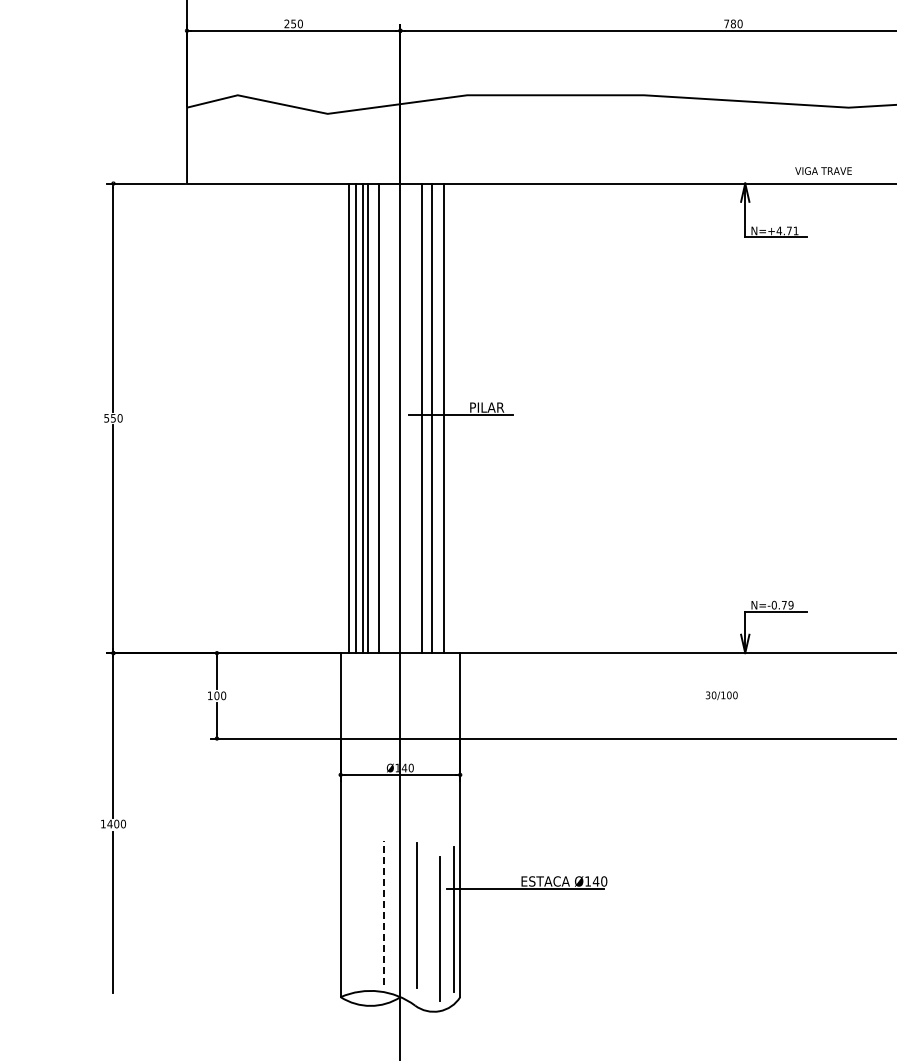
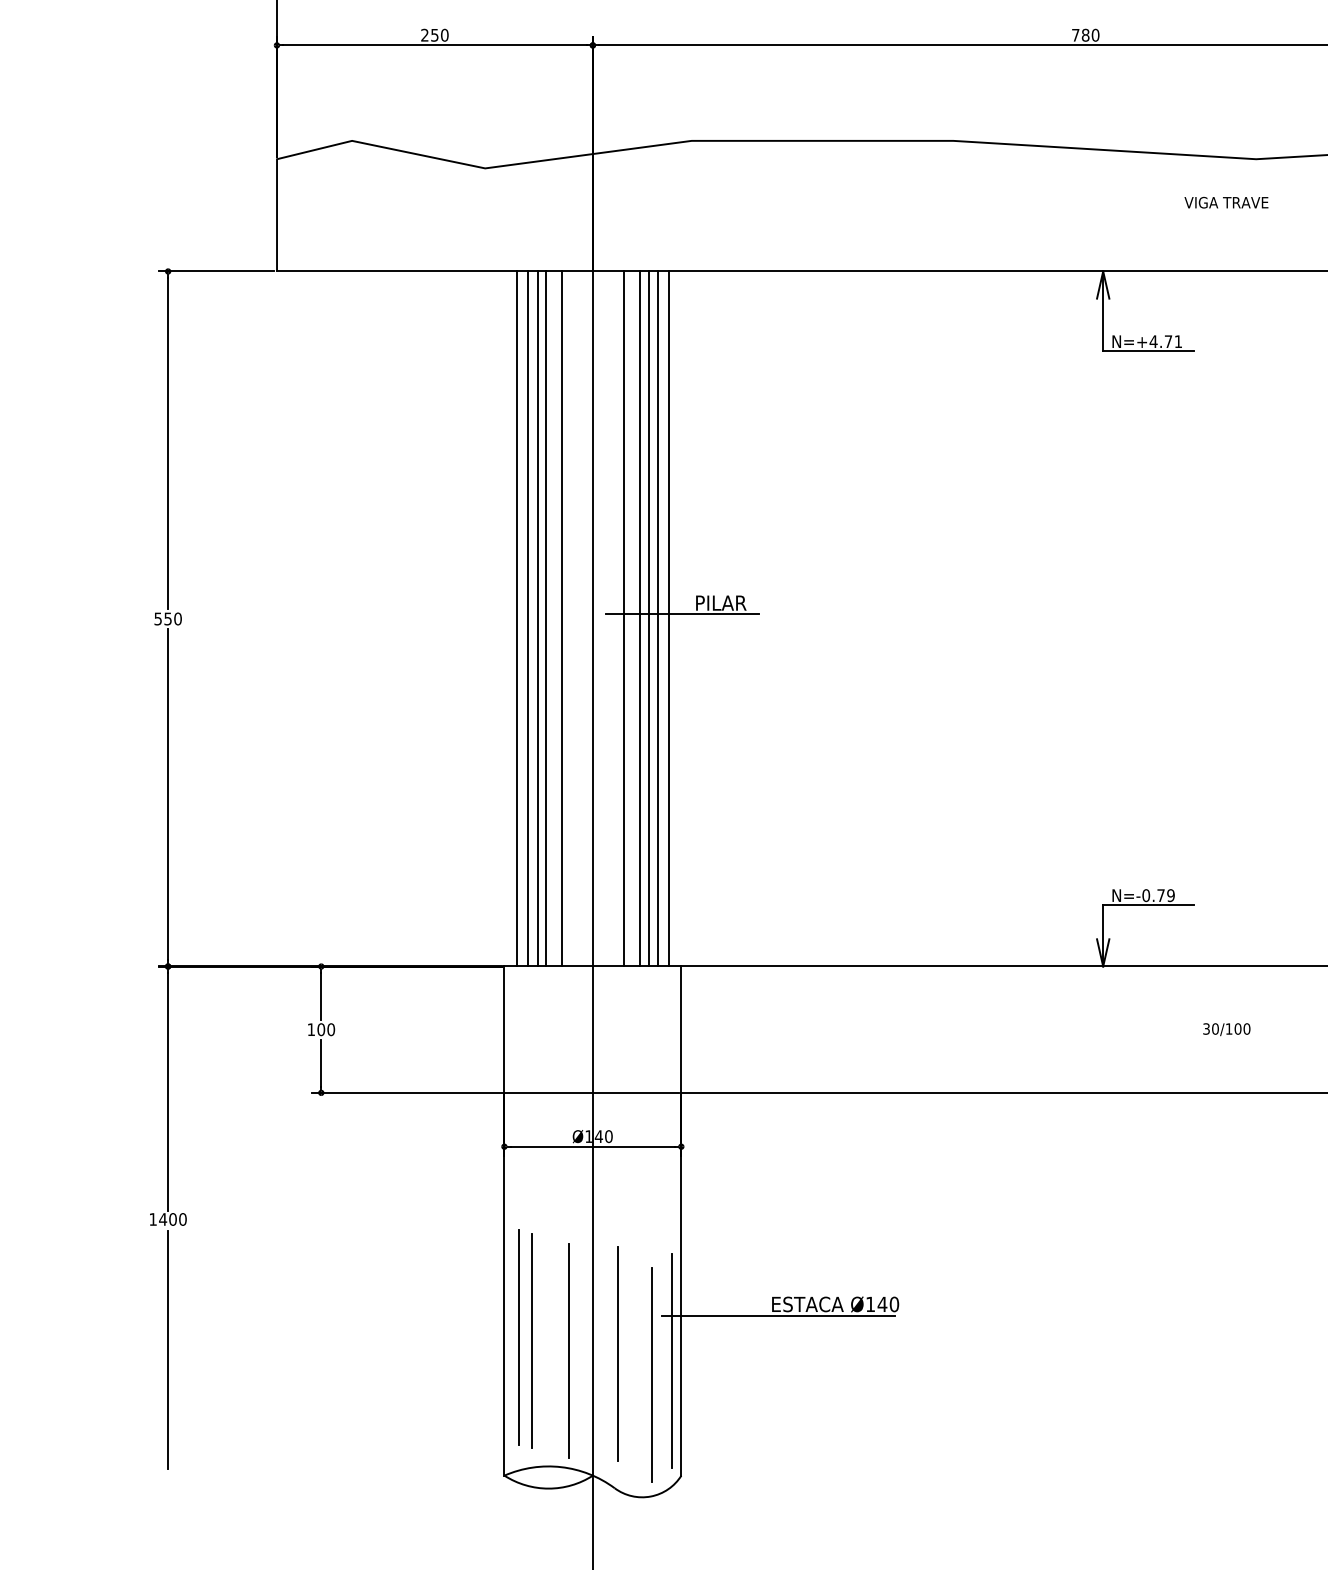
text: (823, 170) -> (1226, 201), moved
line: (438, 418) -> (649, 619), added
line: (451, 418) -> (668, 619), added
text: (721, 695) -> (1226, 1029), moved
line: (350, 903) -> (518, 1337), added
line: (359, 905) -> (532, 1340), added
line: (384, 912) -> (569, 1350), dashed -> solid

